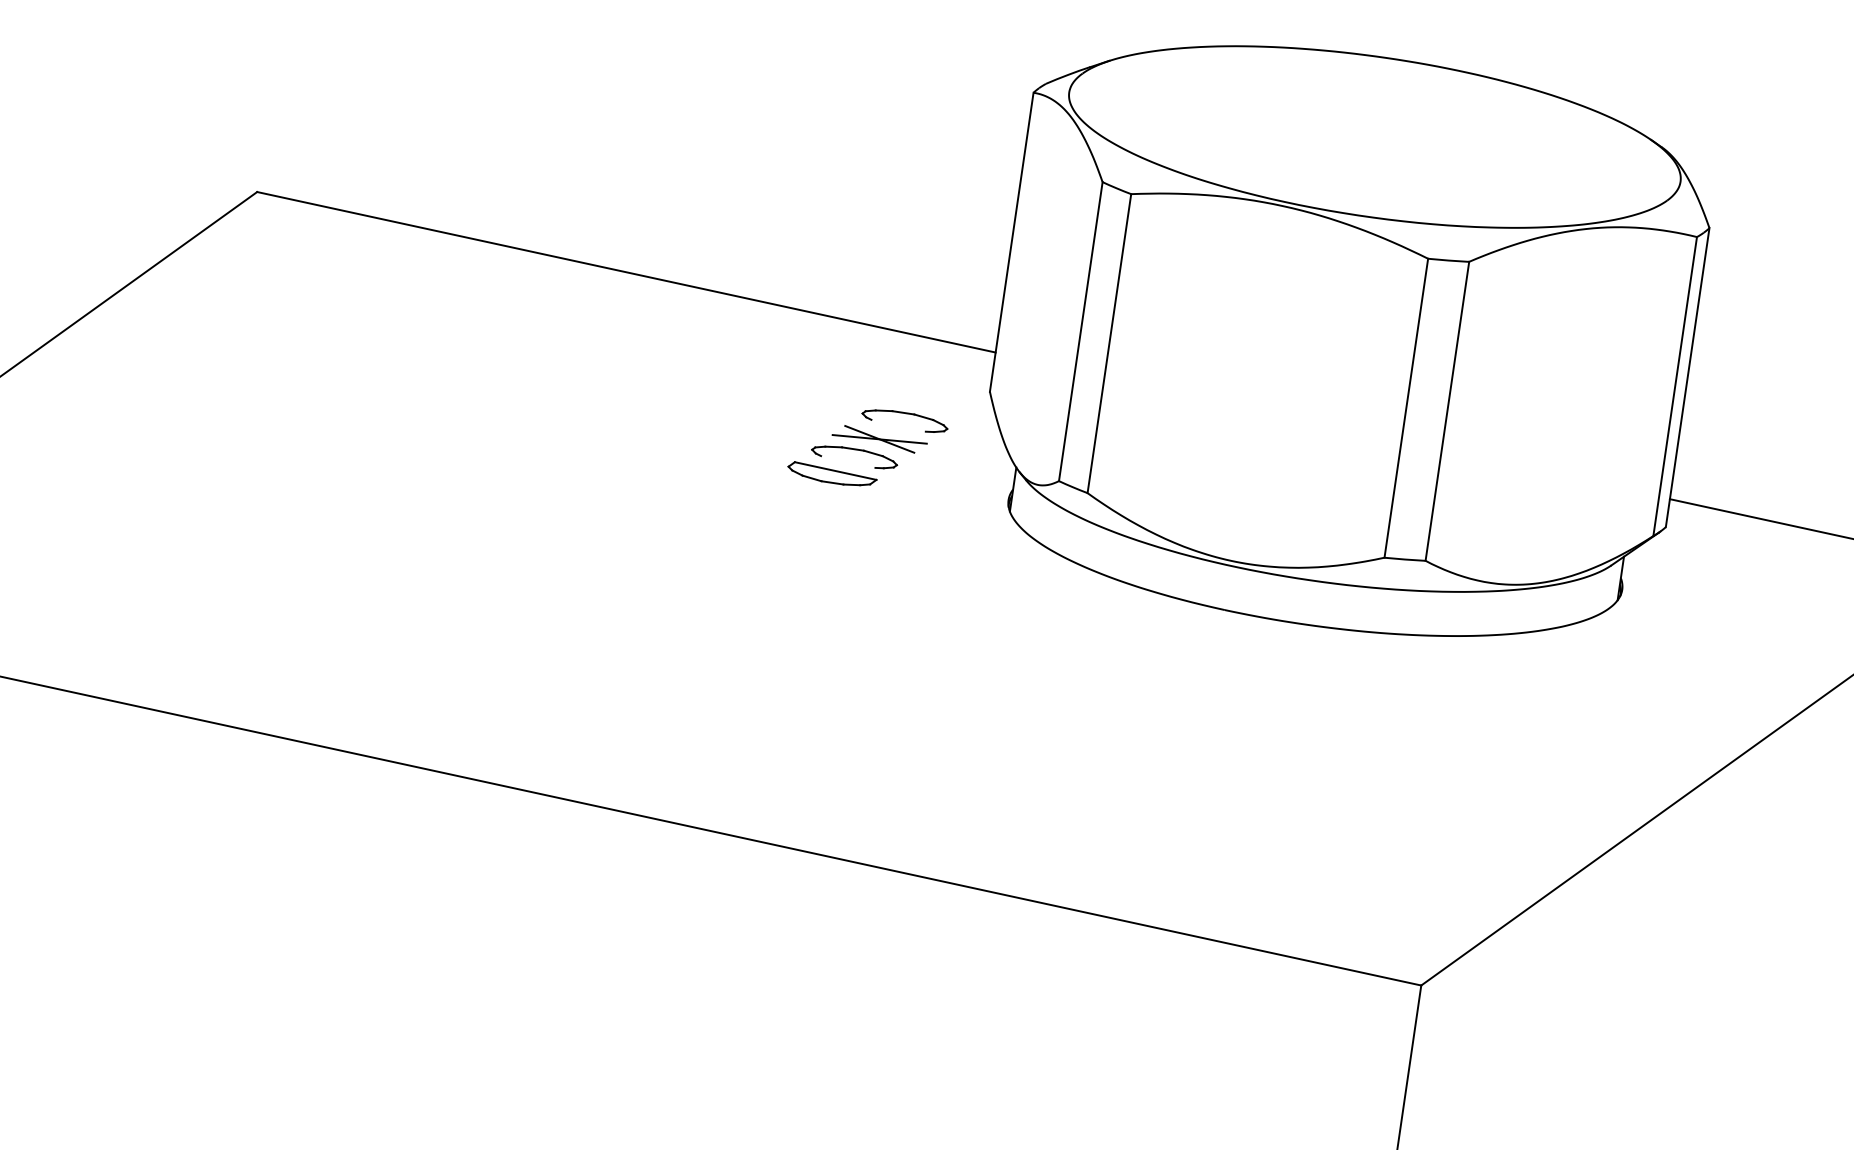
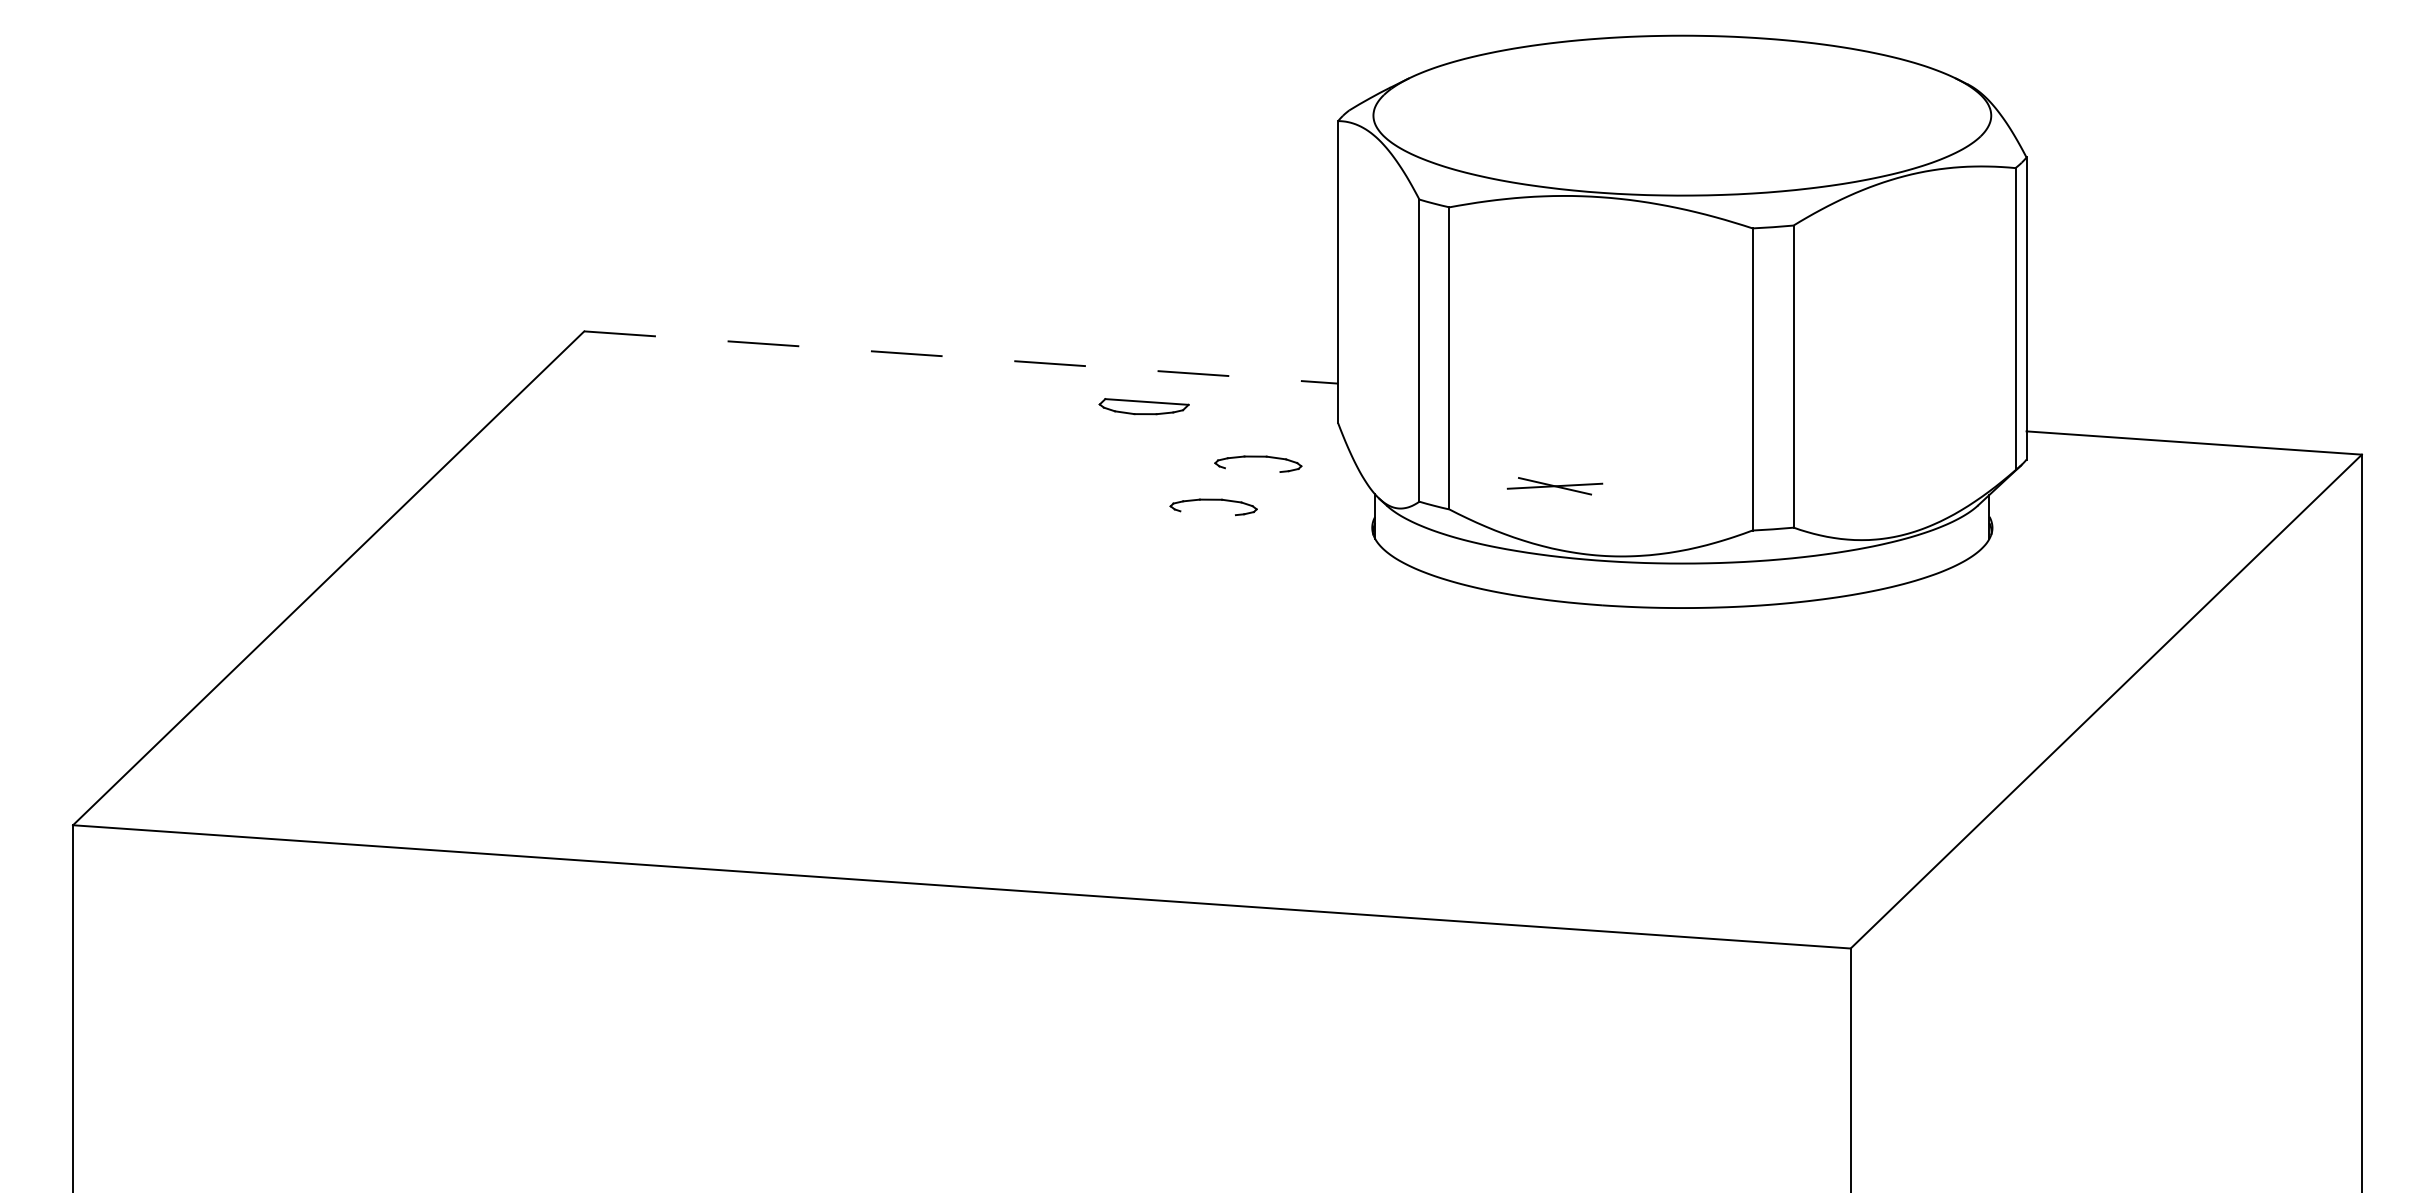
line: (626, 272) -> (961, 357), solid -> dashed
part: (879, 439) -> (1554, 486), moved
part: (831, 475) -> (1143, 406), moved

